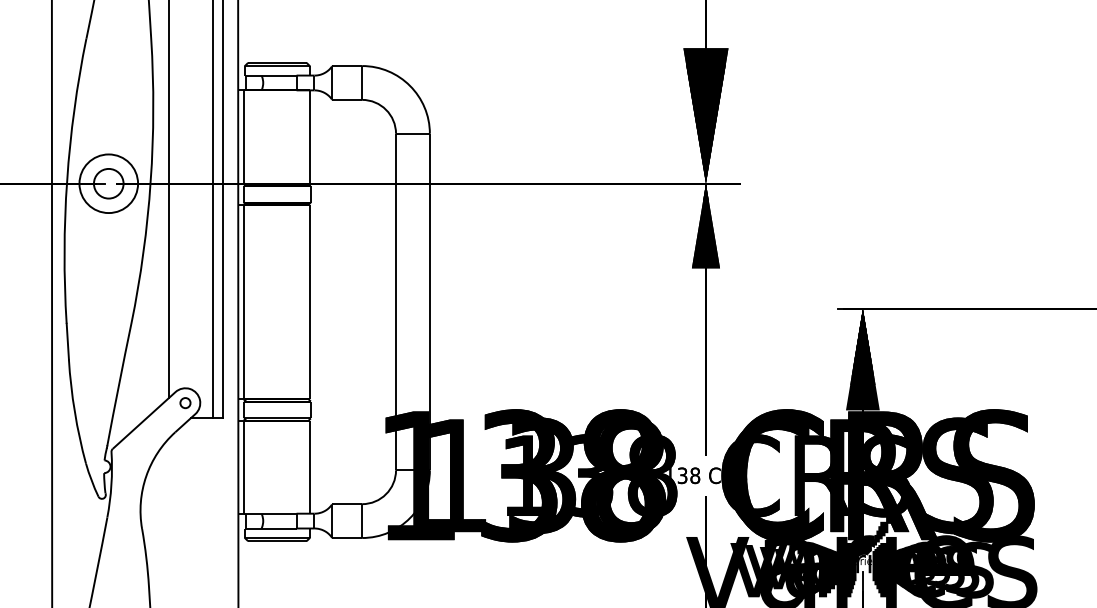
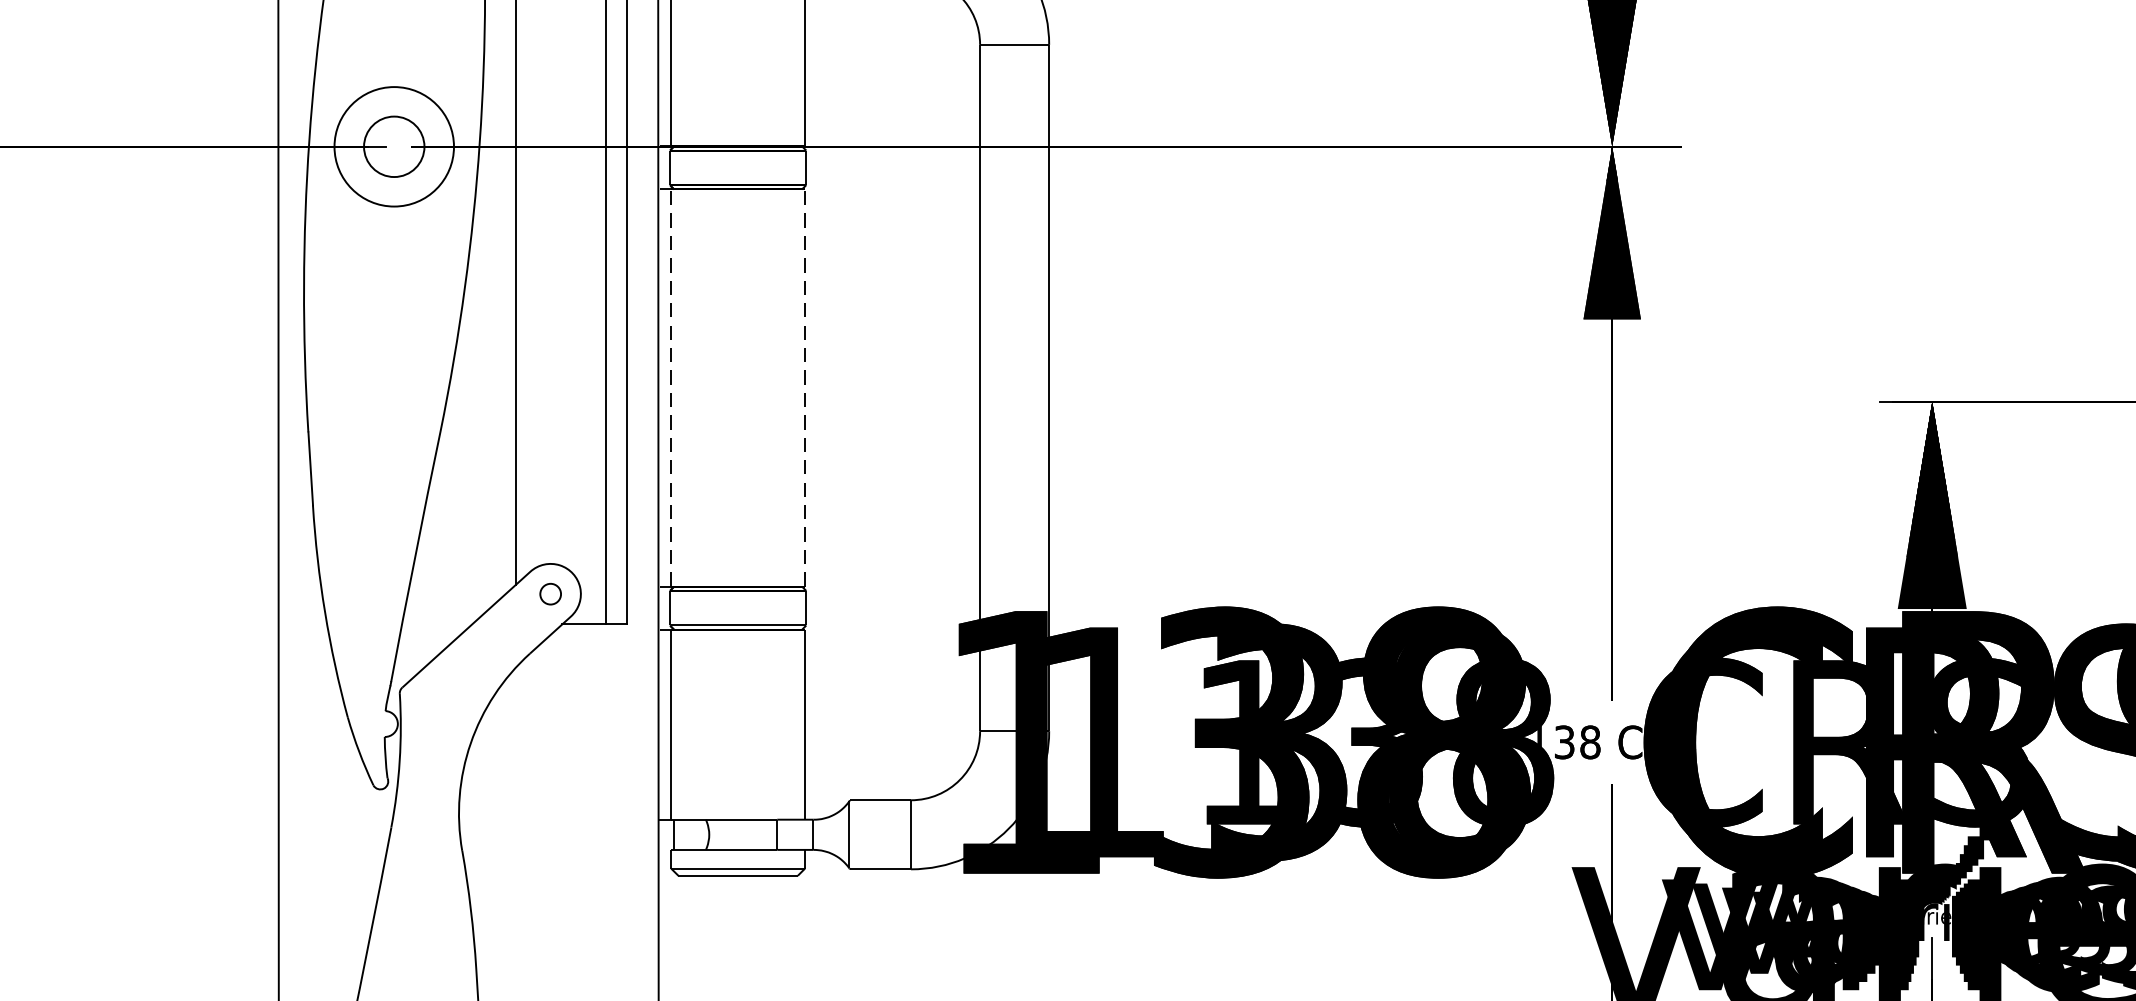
line: (244, 301) -> (671, 386), solid -> dashed
line: (310, 301) -> (805, 386), solid -> dashed

